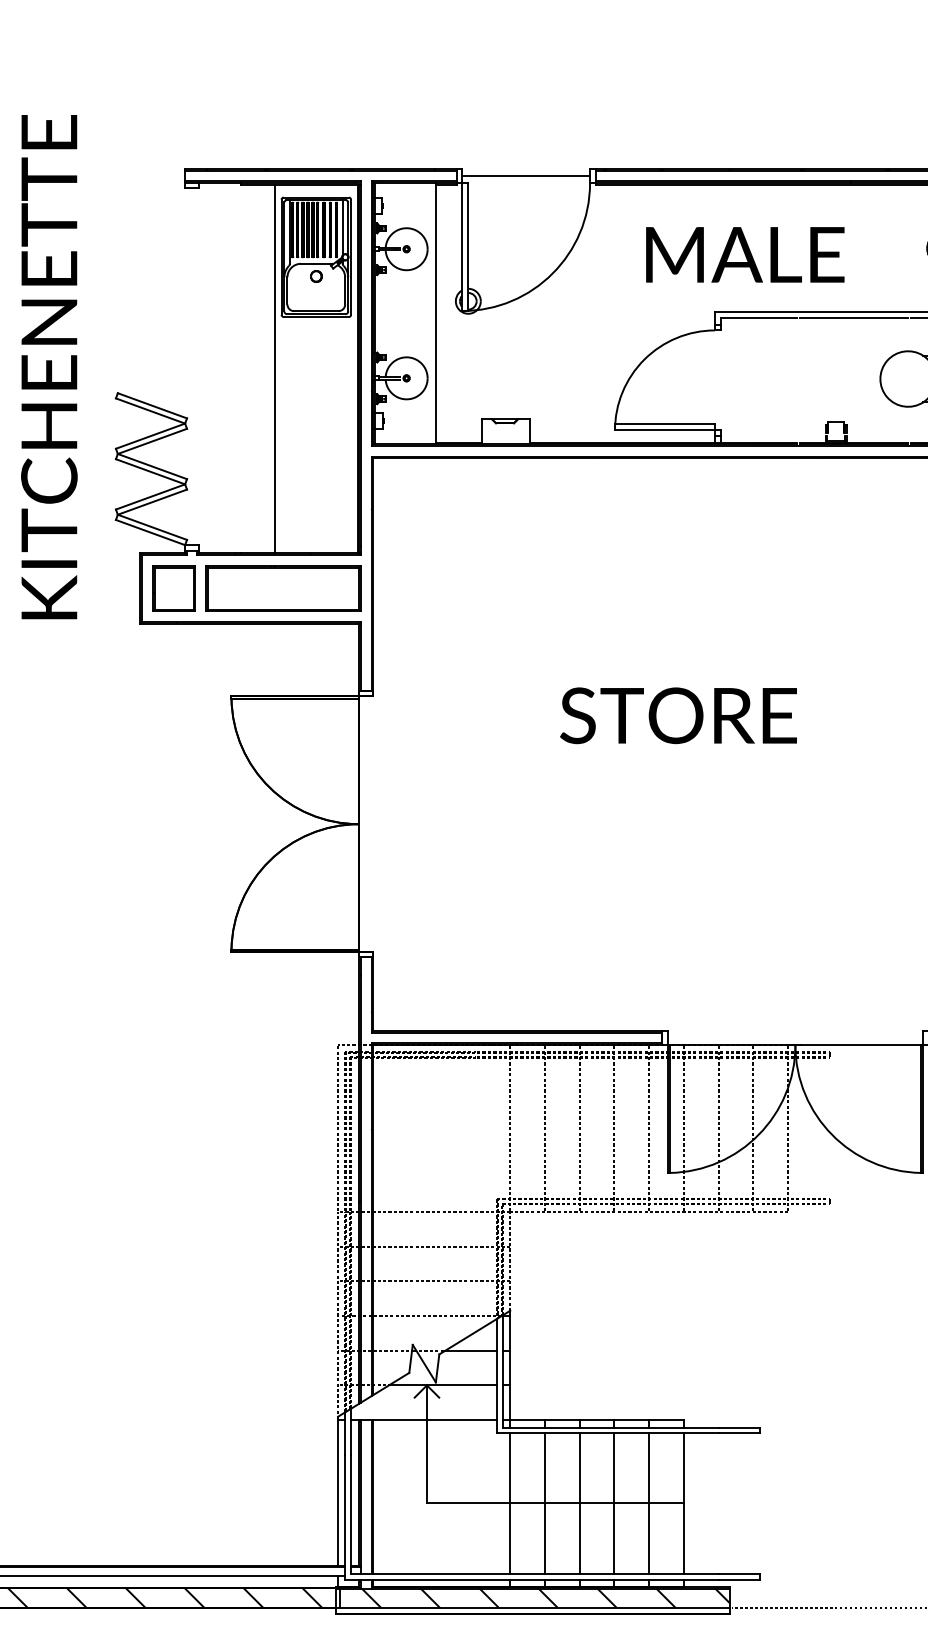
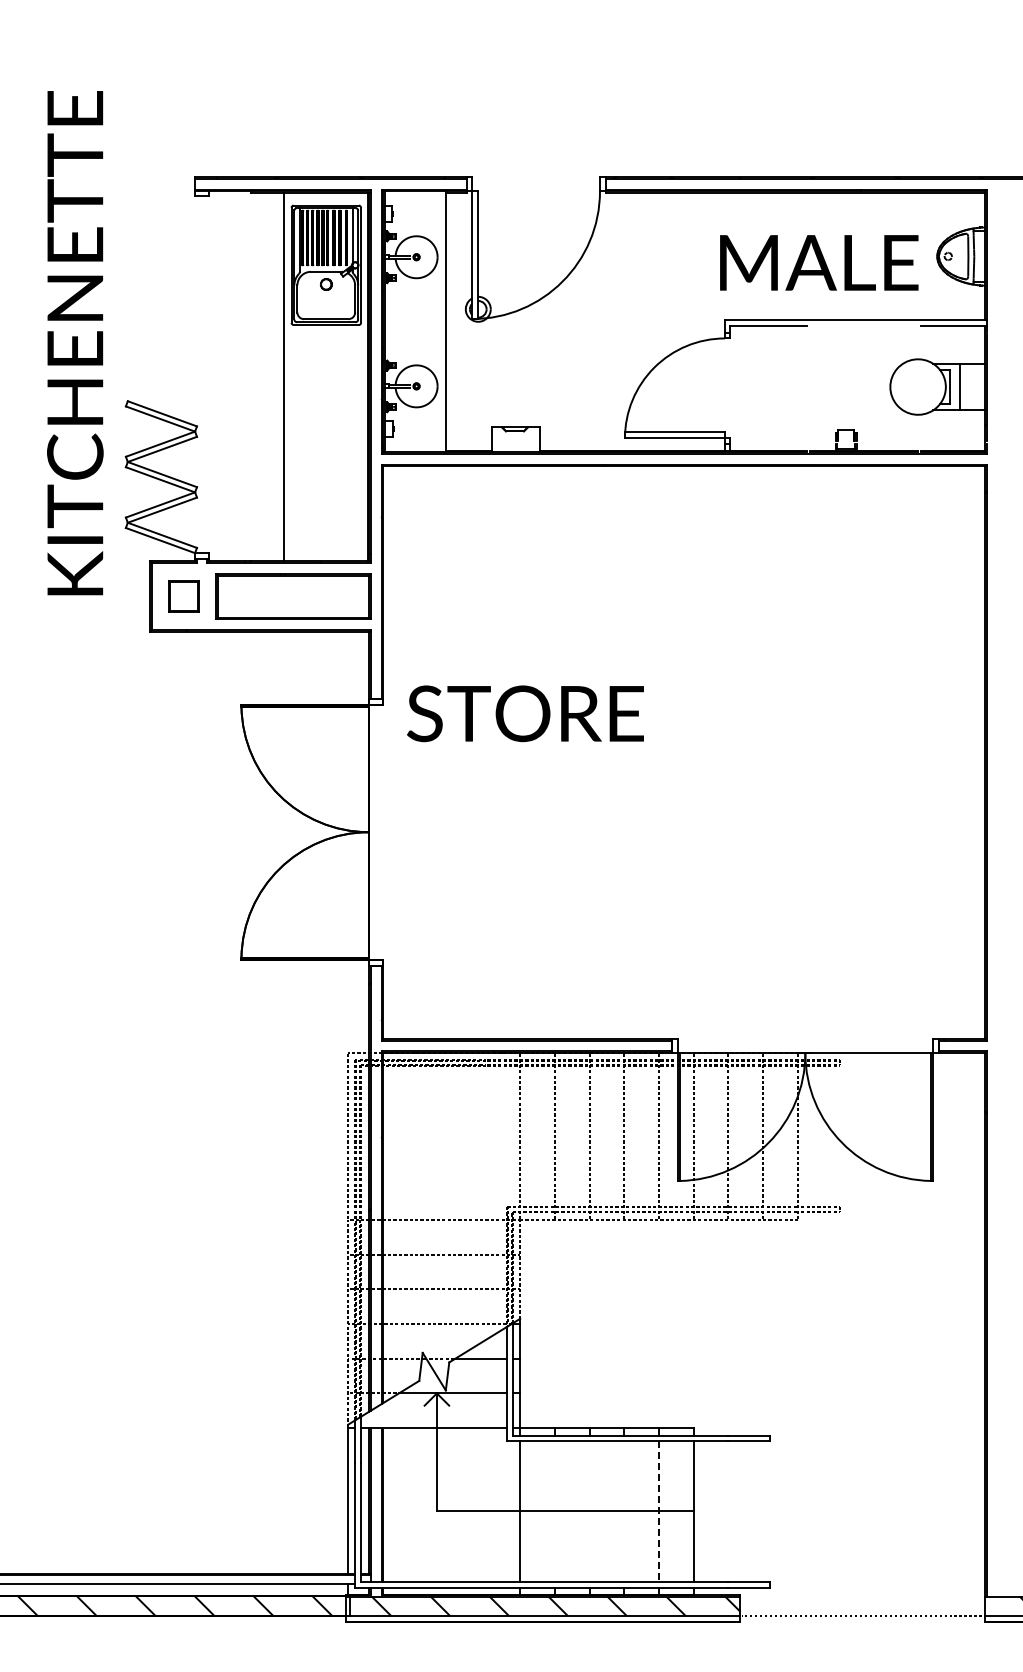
line: (525, 176) -> (535, 184), removed
text: (745, 254) -> (819, 262), moved
line: (854, 317) -> (864, 325), removed
text: (49, 367) -> (75, 343), moved
part: (173, 588) -> (183, 596), size x0.7
text: (678, 715) -> (525, 713), moved
line: (544, 1503) -> (554, 1511), removed
line: (579, 1503) -> (589, 1511), removed
line: (614, 1503) -> (624, 1511), removed
line: (649, 1504) -> (659, 1512), solid -> dashed

